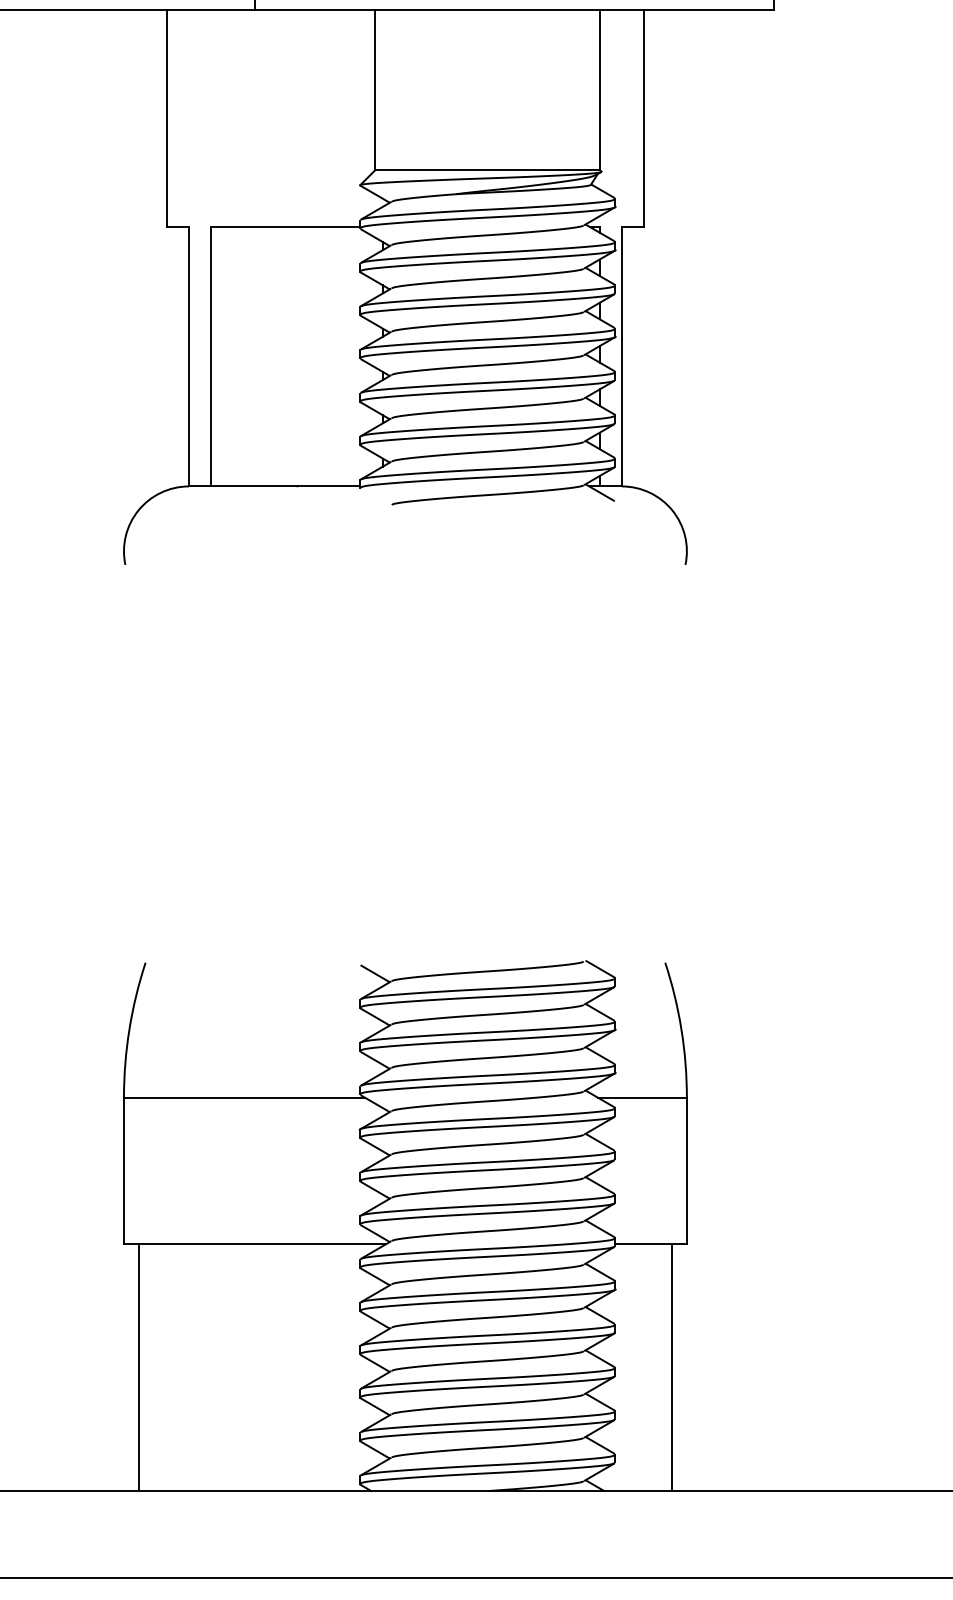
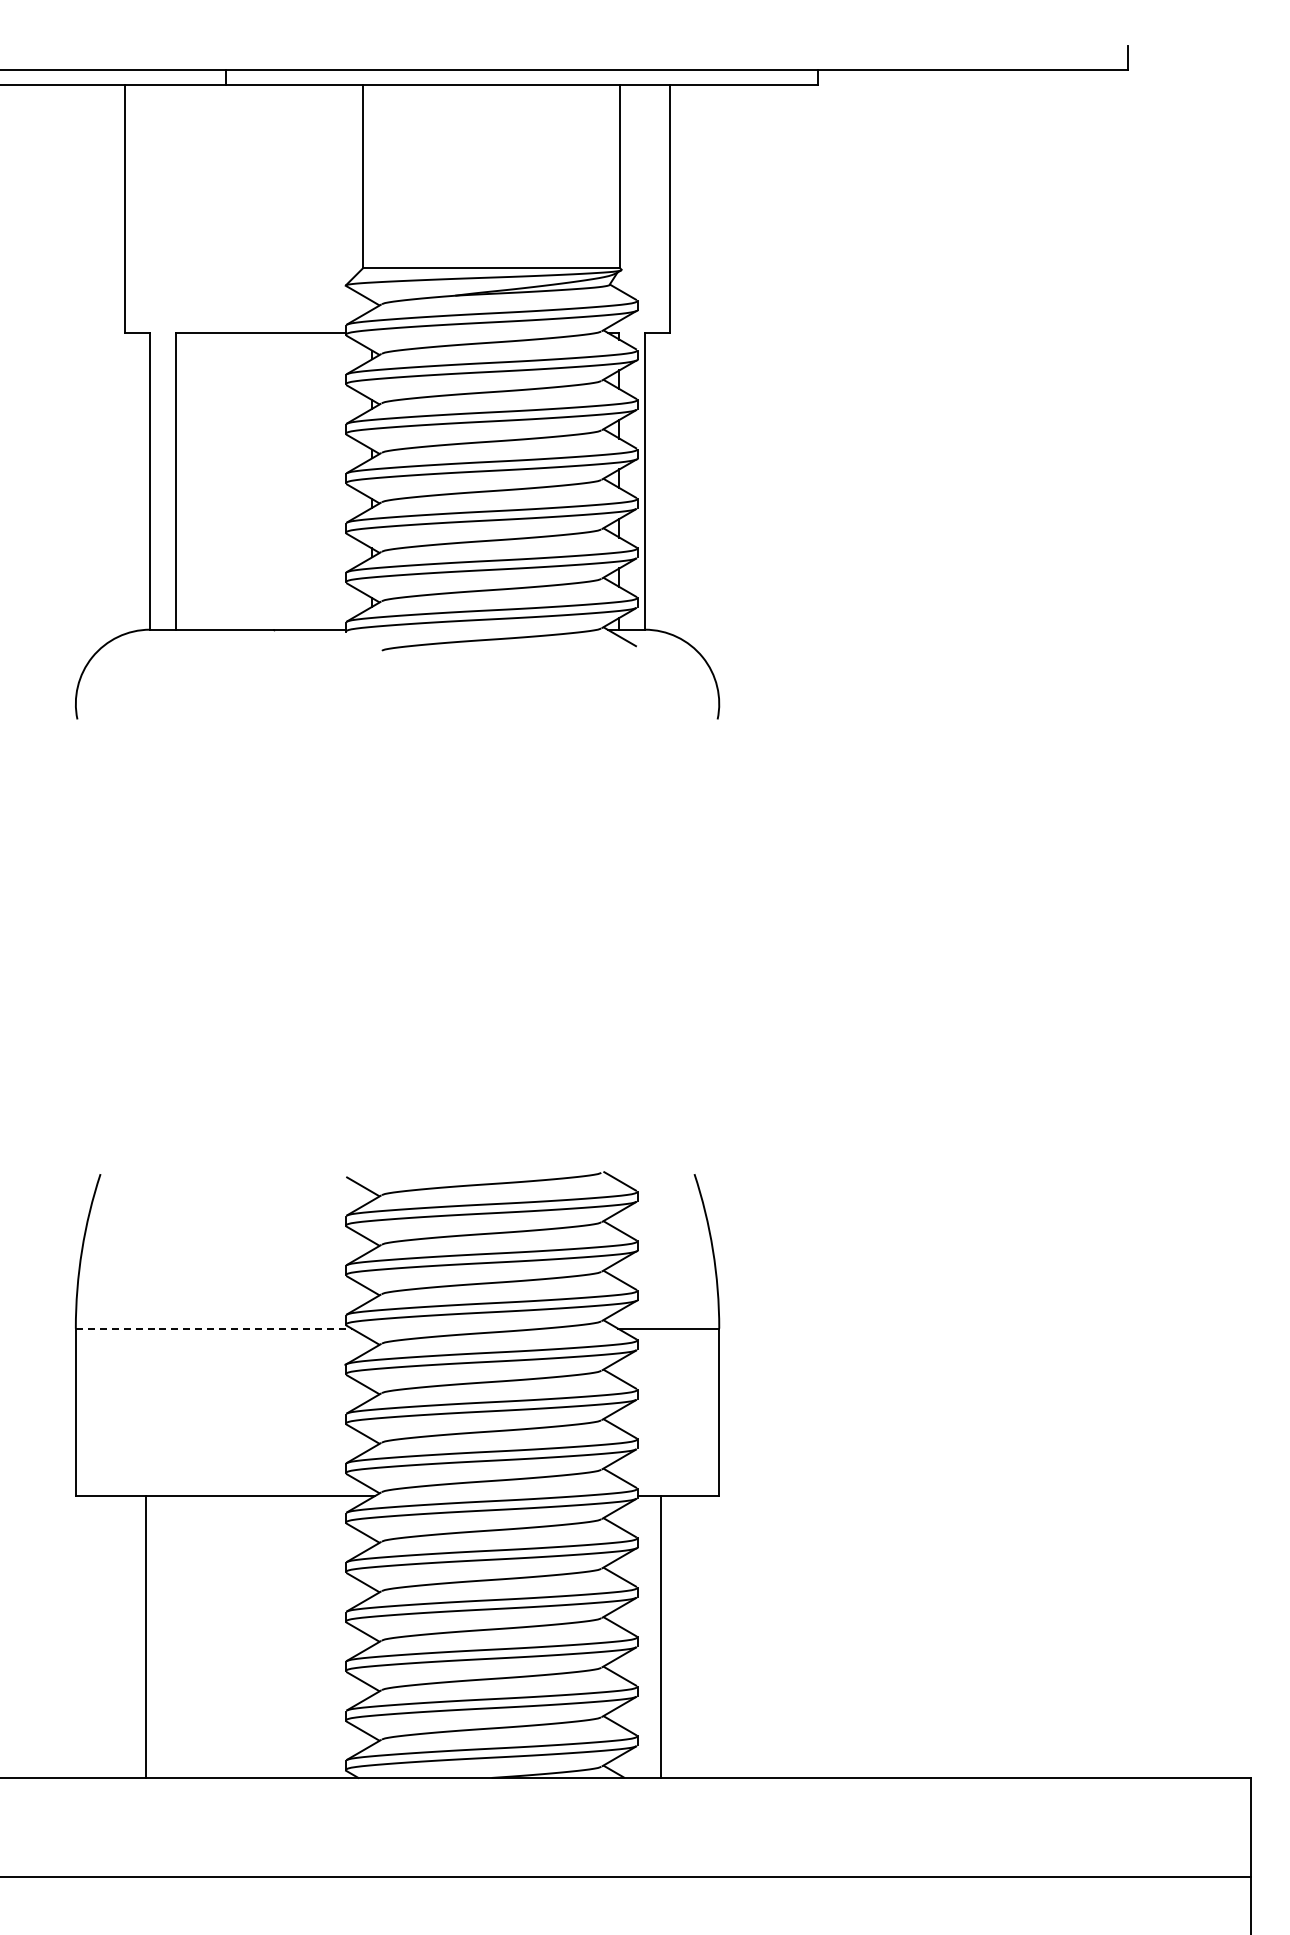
line: (244, 1097) -> (213, 1328), solid -> dashed
line: (139, 1367) -> (146, 1636), moved
line: (671, 1367) -> (660, 1636), moved

